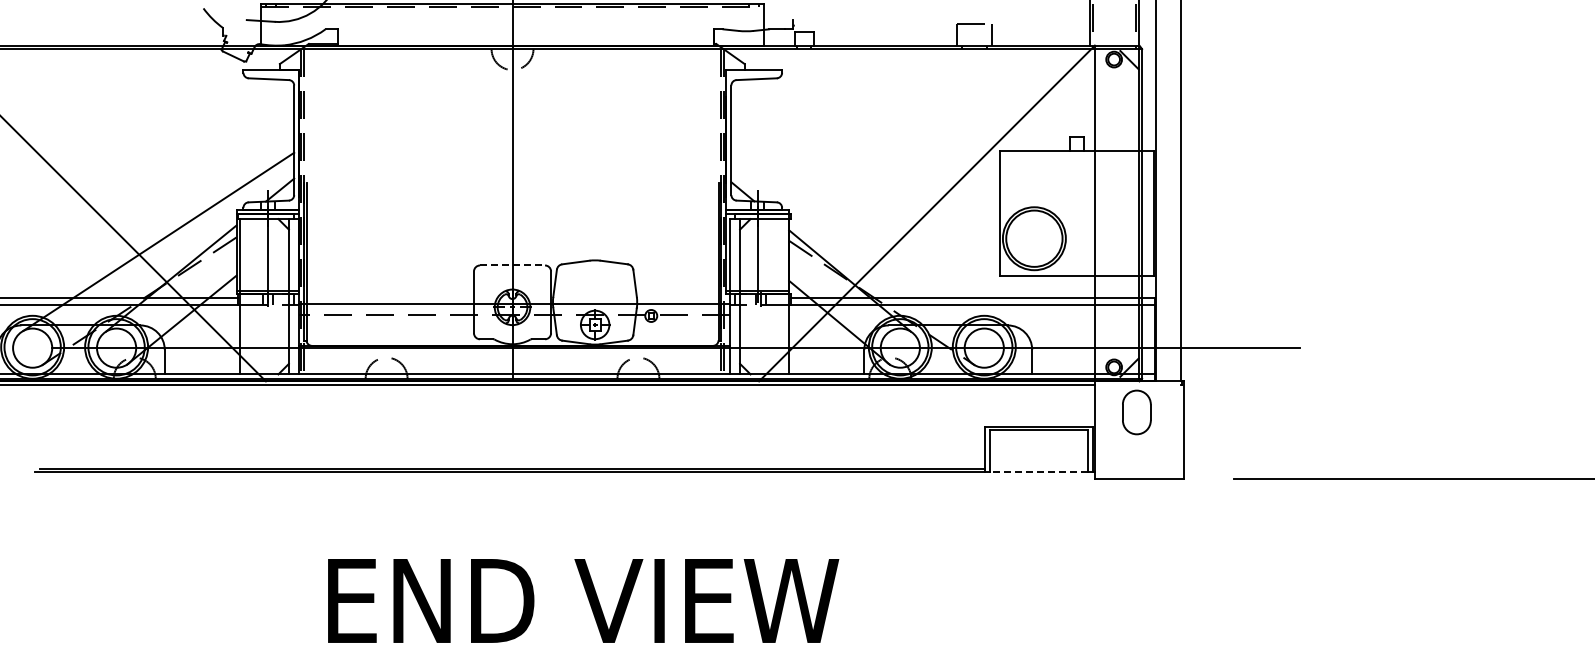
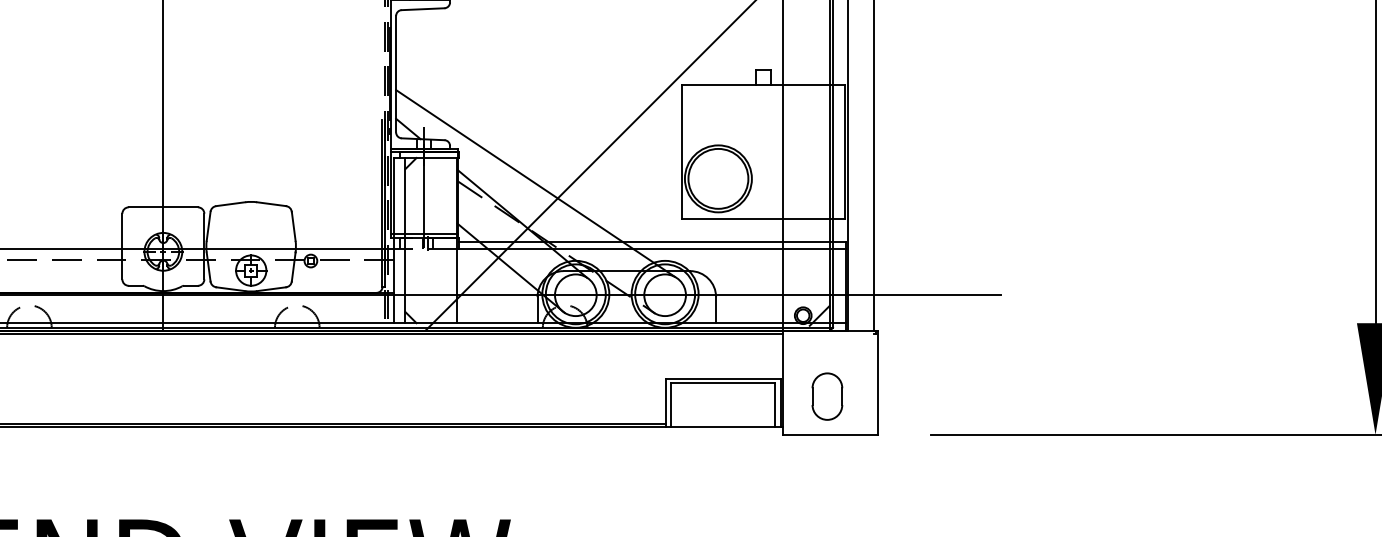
line: (862, 242) -> (535, 182), added
line: (513, 265) -> (164, 207), dashed -> solid
part: (1136, 412) -> (827, 396), moved
line: (1038, 472) -> (722, 427), dashed -> solid

